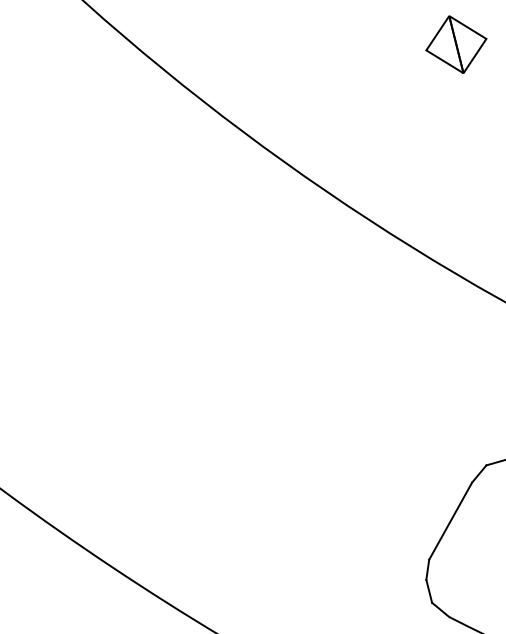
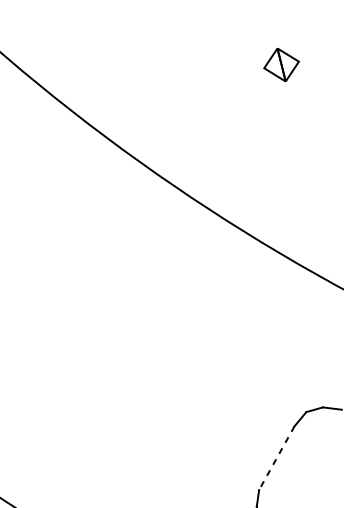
part: (456, 44) -> (281, 64), size x0.7
line: (450, 521) -> (276, 458), solid -> dashed

